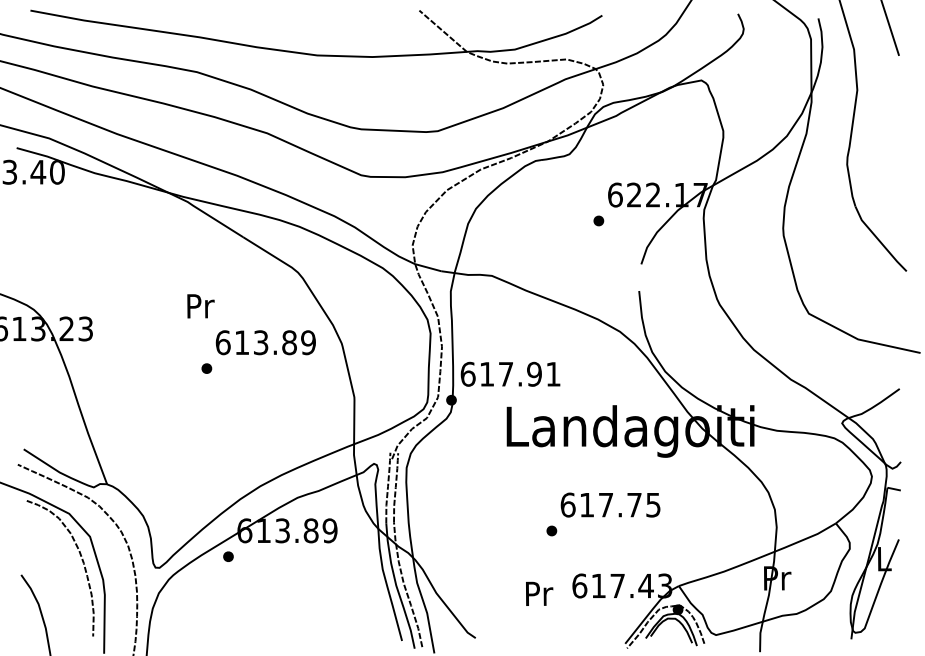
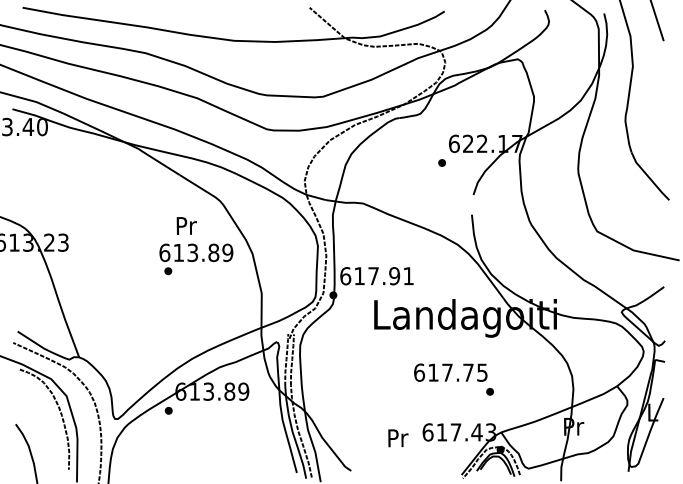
text: (200, 306) -> (186, 226), moved
part: (206, 368) -> (168, 271), moved
part: (551, 530) -> (489, 391), moved

